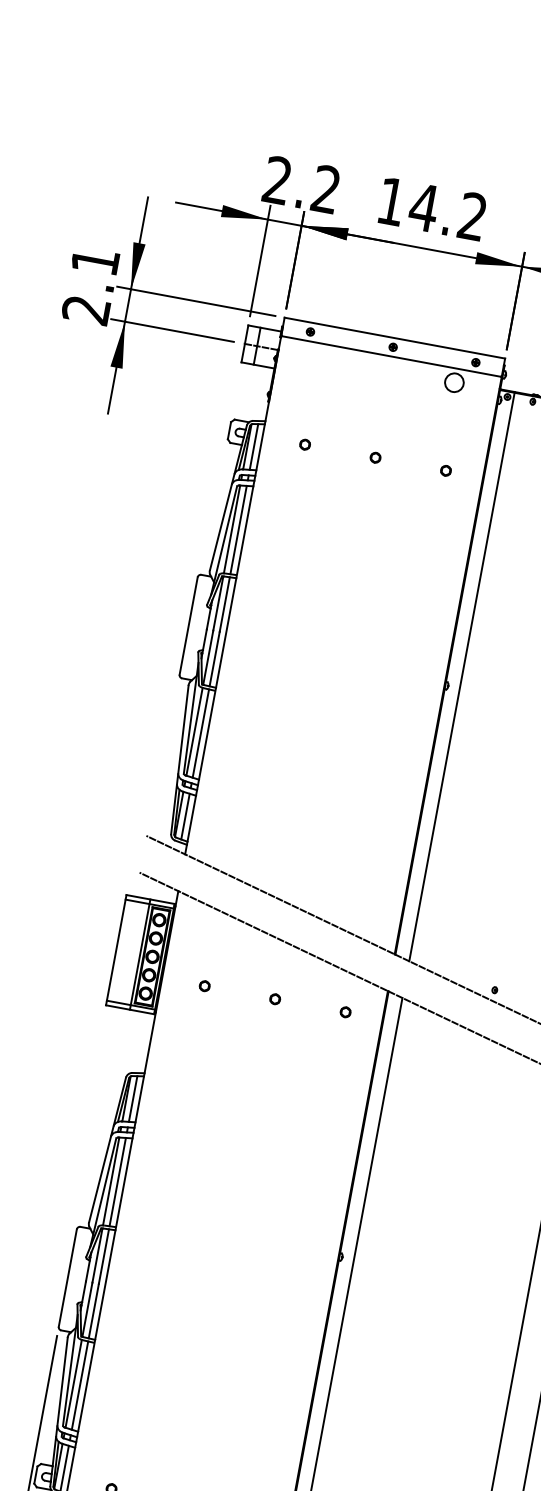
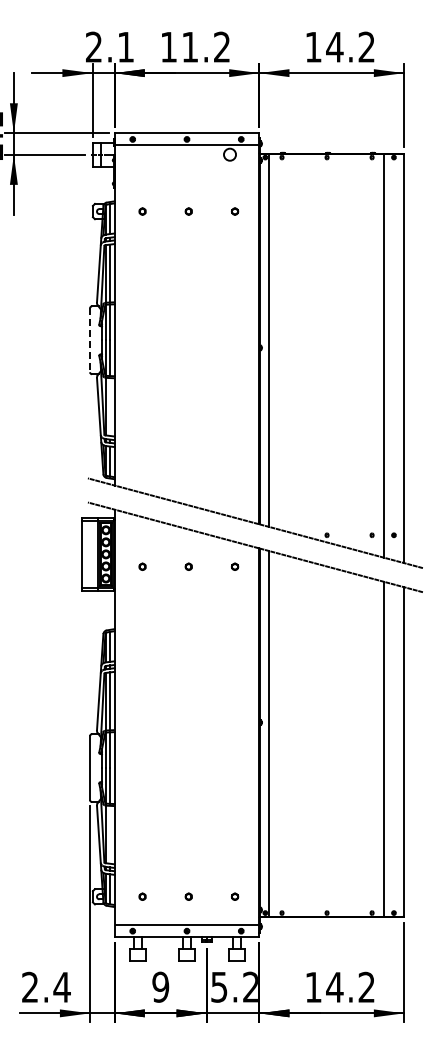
text: (325, 188) -> (125, 46), 2.2 -> 2.1
text: (422, 207) -> (189, 47), 14.2 -> 11.2
line: (189, 626) -> (90, 340), solid -> dashed
line: (200, 734) -> (110, 407), removed
line: (80, 1385) -> (110, 834), removed

